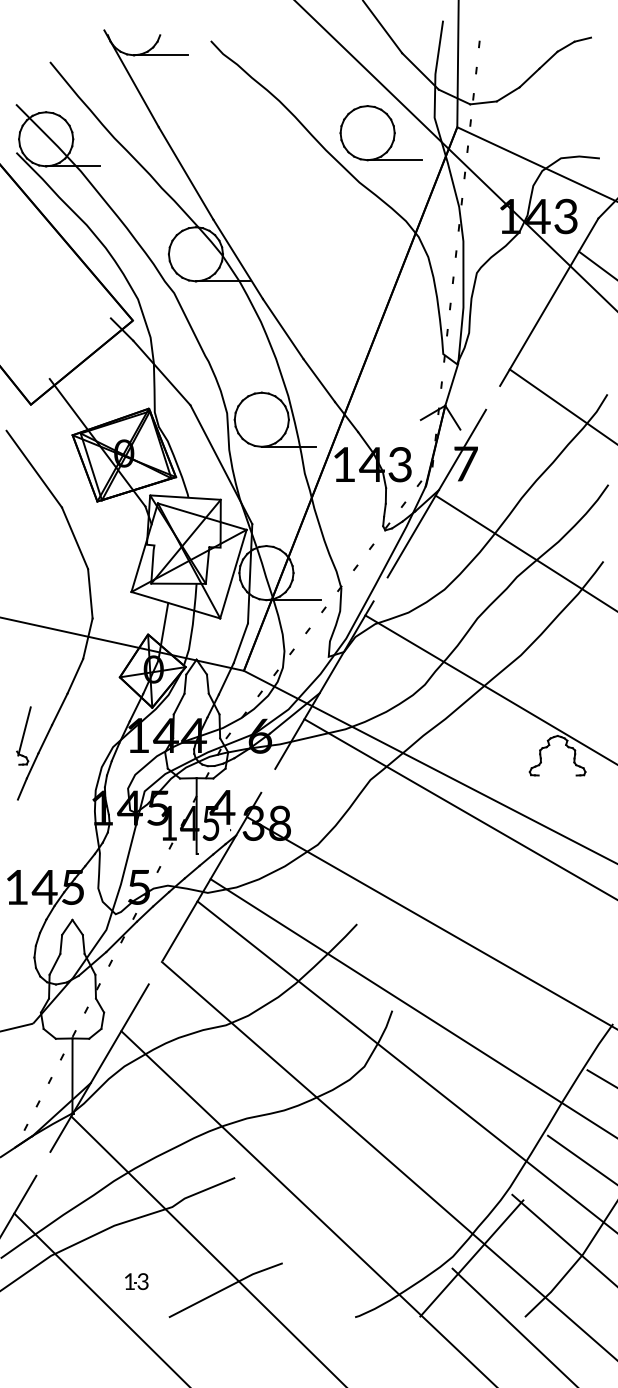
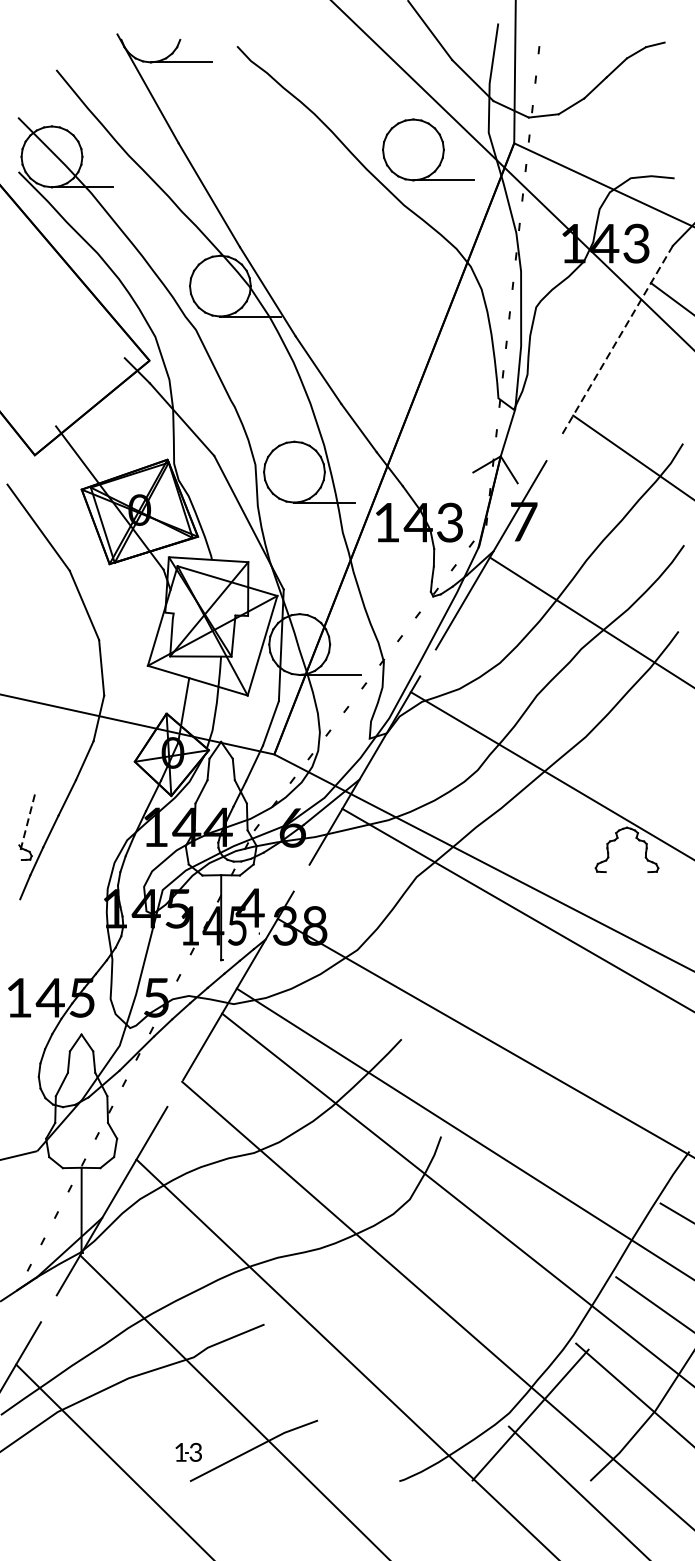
line: (549, 302) -> (617, 340), solid -> dashed
line: (24, 731) -> (27, 822), solid -> dashed
part: (136, 1281) -> (188, 1452), moved

